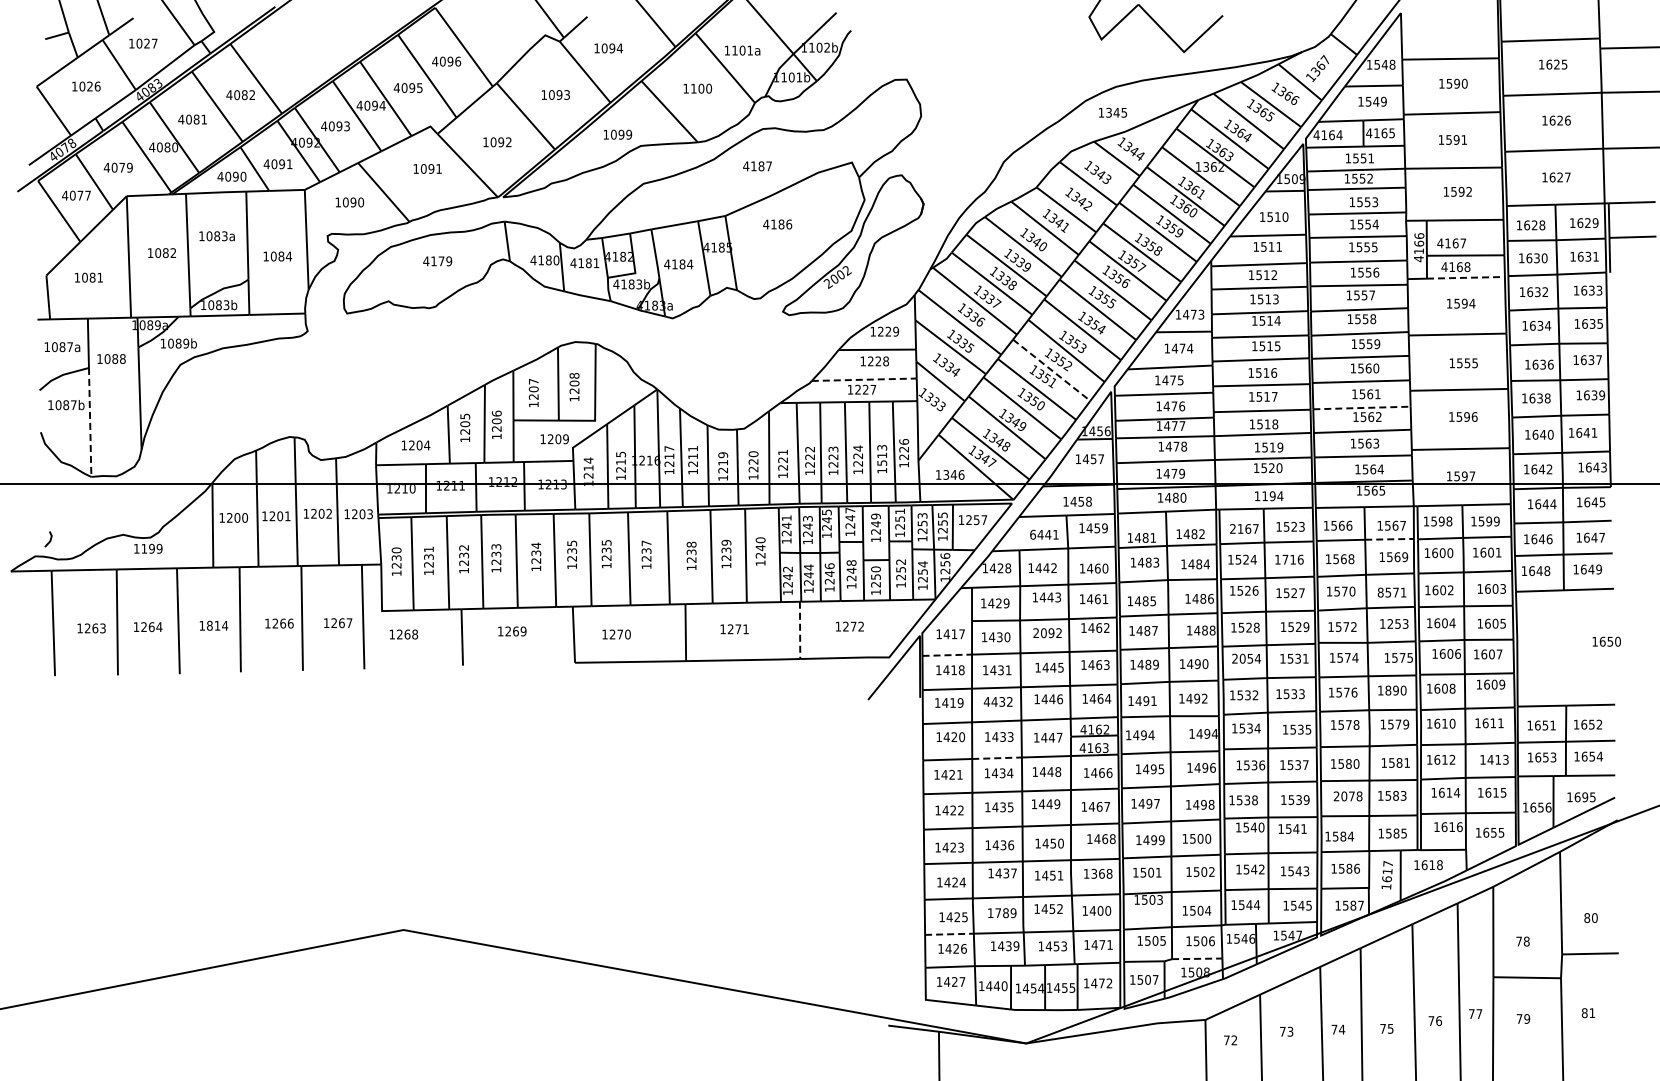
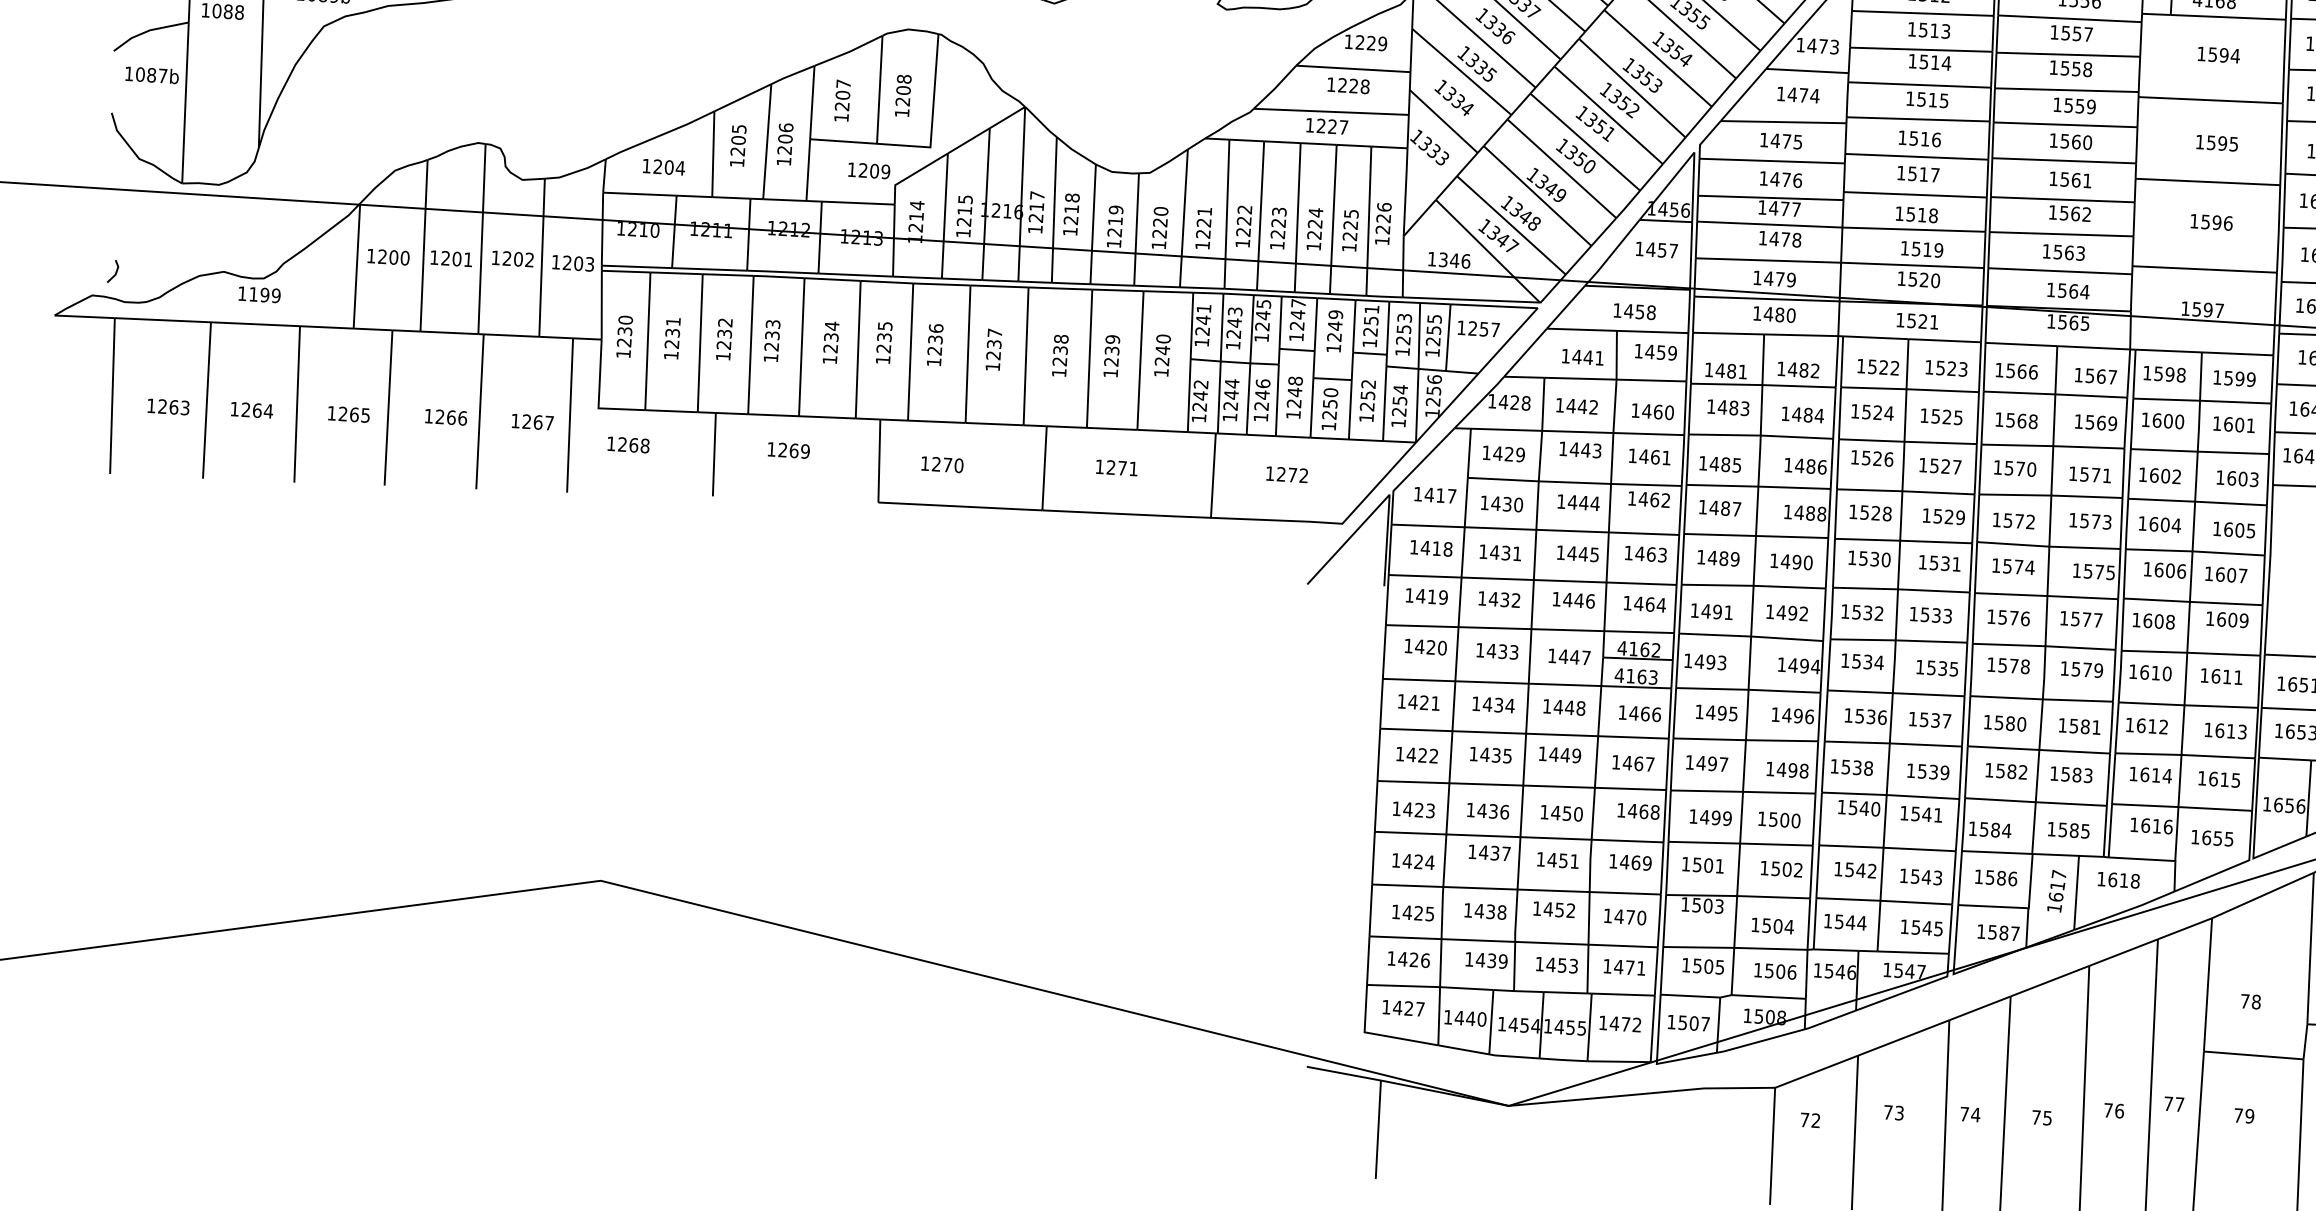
line: (1465, 277) -> (2227, 16), dashed -> solid
text: (1467, 362) -> (2222, 142), 1555 -> 1595
line: (1052, 370) -> (1609, 115), dashed -> solid
line: (864, 379) -> (1331, 111), dashed -> solid
line: (1361, 408) -> (2062, 200), dashed -> solid
line: (90, 422) -> (185, 103), dashed -> solid
text: (693, 448) -> (1073, 197), 1211 -> 1218
text: (882, 455) -> (1351, 225), 1513 -> 1225
text: (1272, 496) -> (1922, 321), 1194 -> 1521
text: (1244, 528) -> (1878, 366), 2167 -> 1522
text: (1033, 534) -> (1566, 355), 6441 -> 1441
line: (1390, 539) -> (2092, 396), dashed -> solid
text: (606, 542) -> (935, 328), 1235 -> 1236
text: (1292, 559) -> (1946, 416), 1716 -> 1525
text: (1380, 592) -> (2073, 473), 8571 -> 1571
text: (1393, 623) -> (2089, 520), 1253 -> 1573
text: (217, 625) -> (354, 414), 1814 -> 1265
line: (800, 630) -> (1213, 475), dashed -> solid
text: (1047, 633) -> (1578, 503), 2092 -> 1444
line: (947, 655) -> (1428, 526), dashed -> solid
text: (1246, 658) -> (1869, 558), 2054 -> 1530
text: (1395, 690) -> (2086, 619), 1890 -> 1577
text: (986, 701) -> (1481, 597), 4432 -> 1432
text: (1151, 735) -> (1721, 663), 1494 -> 1493
line: (997, 758) -> (1492, 682), dashed -> solid
text: (1490, 759) -> (2219, 730), 1413 -> 1613
text: (1347, 796) -> (2005, 771), 2078 -> 1582
text: (1101, 873) -> (1635, 862), 1368 -> 1469
text: (1100, 910) -> (1630, 916), 1400 -> 1470
text: (1005, 913) -> (1490, 912), 1789 -> 1438
line: (949, 934) -> (1405, 938), dashed -> solid
line: (1197, 958) -> (1769, 996), dashed -> solid

